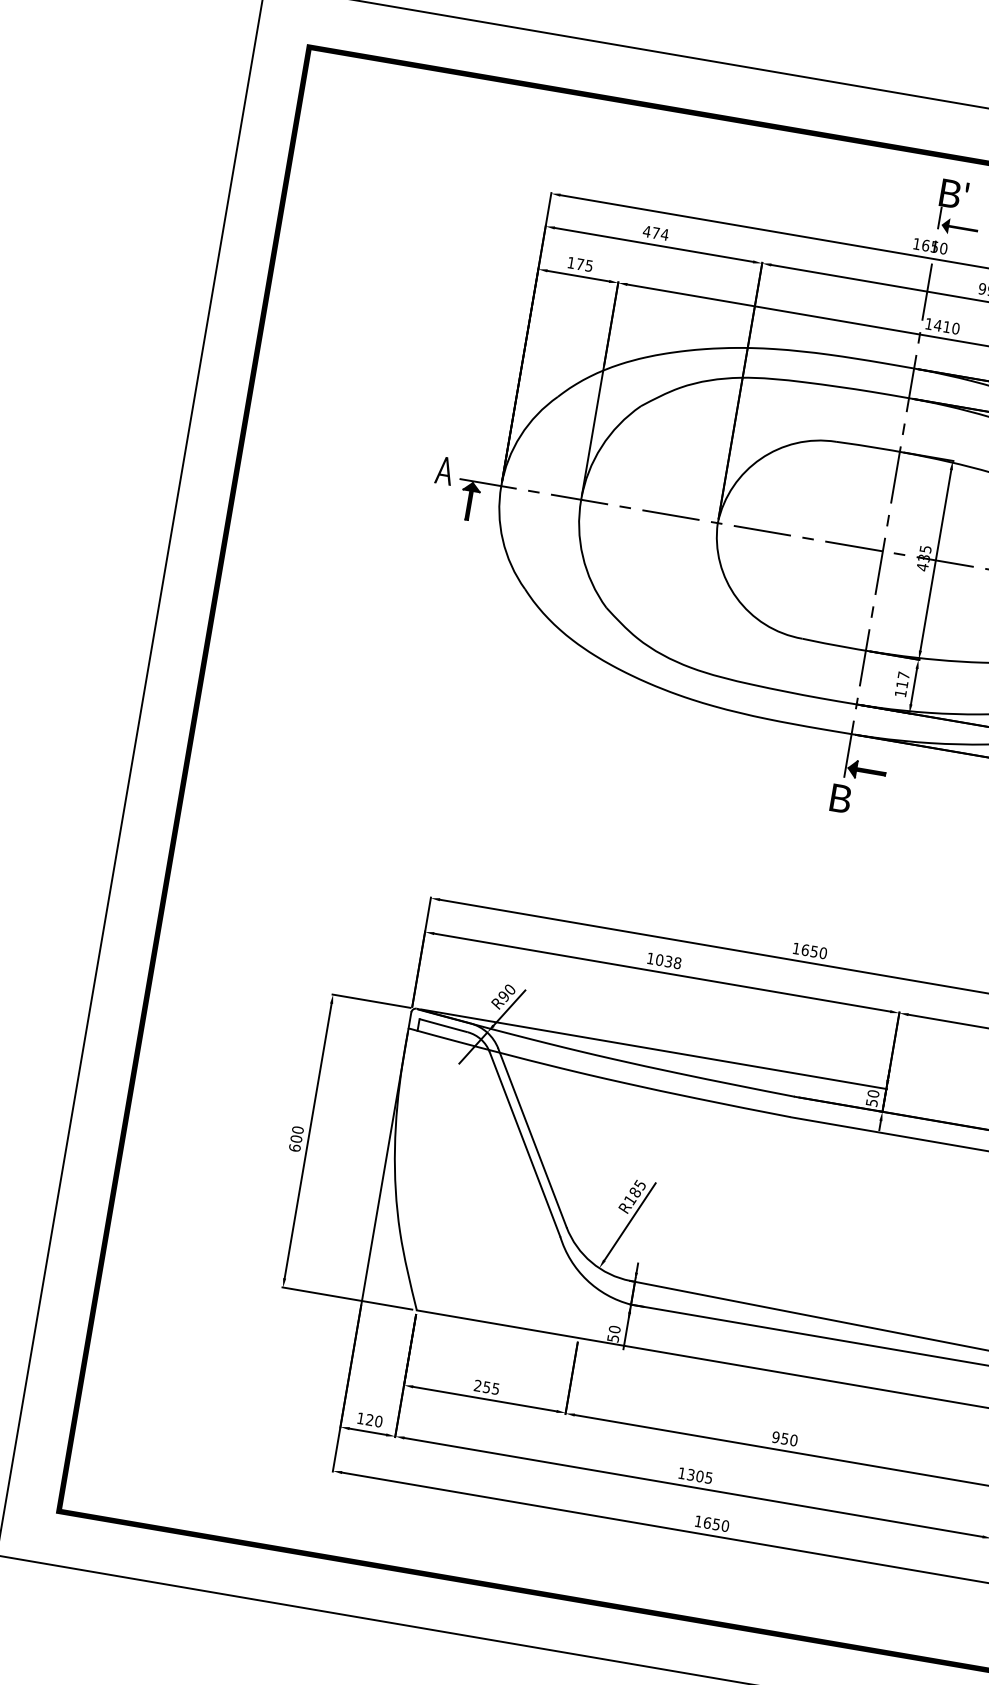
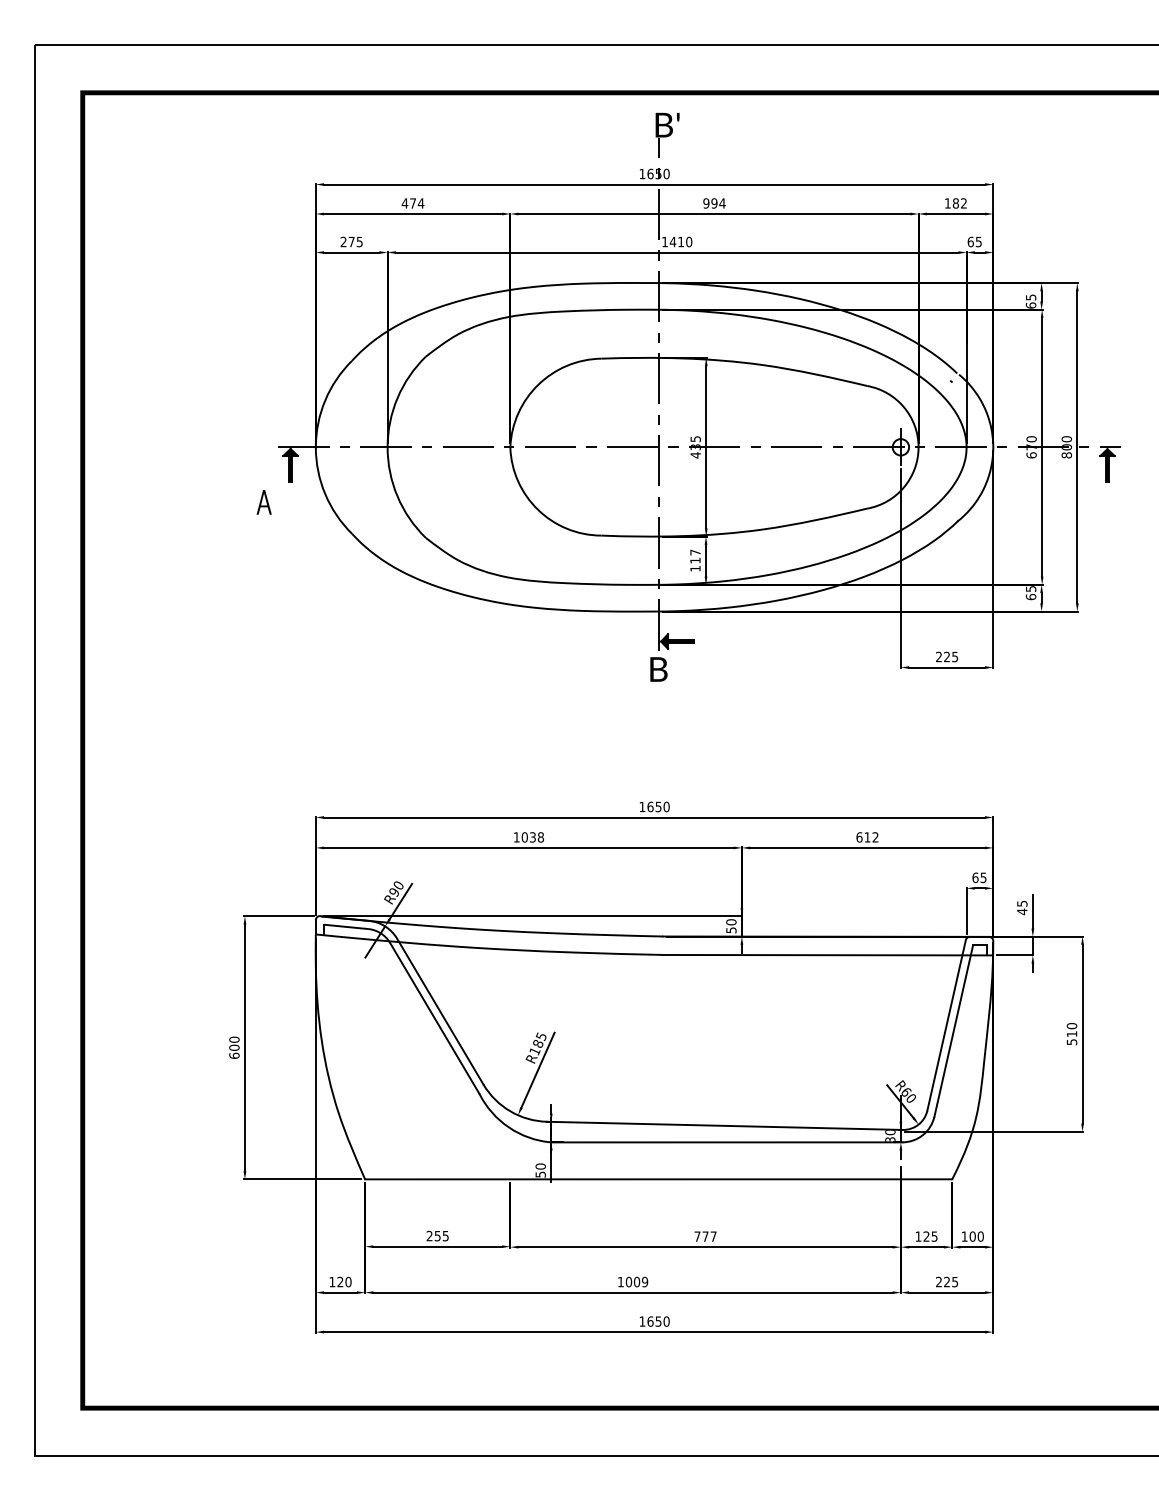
fill: (959, 227) -> (677, 153), removed
text: (571, 262) -> (343, 241), 175 -> 275
text: (443, 470) -> (263, 502), moved
text: (784, 1438) -> (705, 1236), 950 -> 777
text: (699, 1475) -> (636, 1281), 1305 -> 1009

